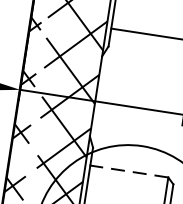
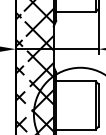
line: (128, 171) -> (75, 81), dashed -> solid

